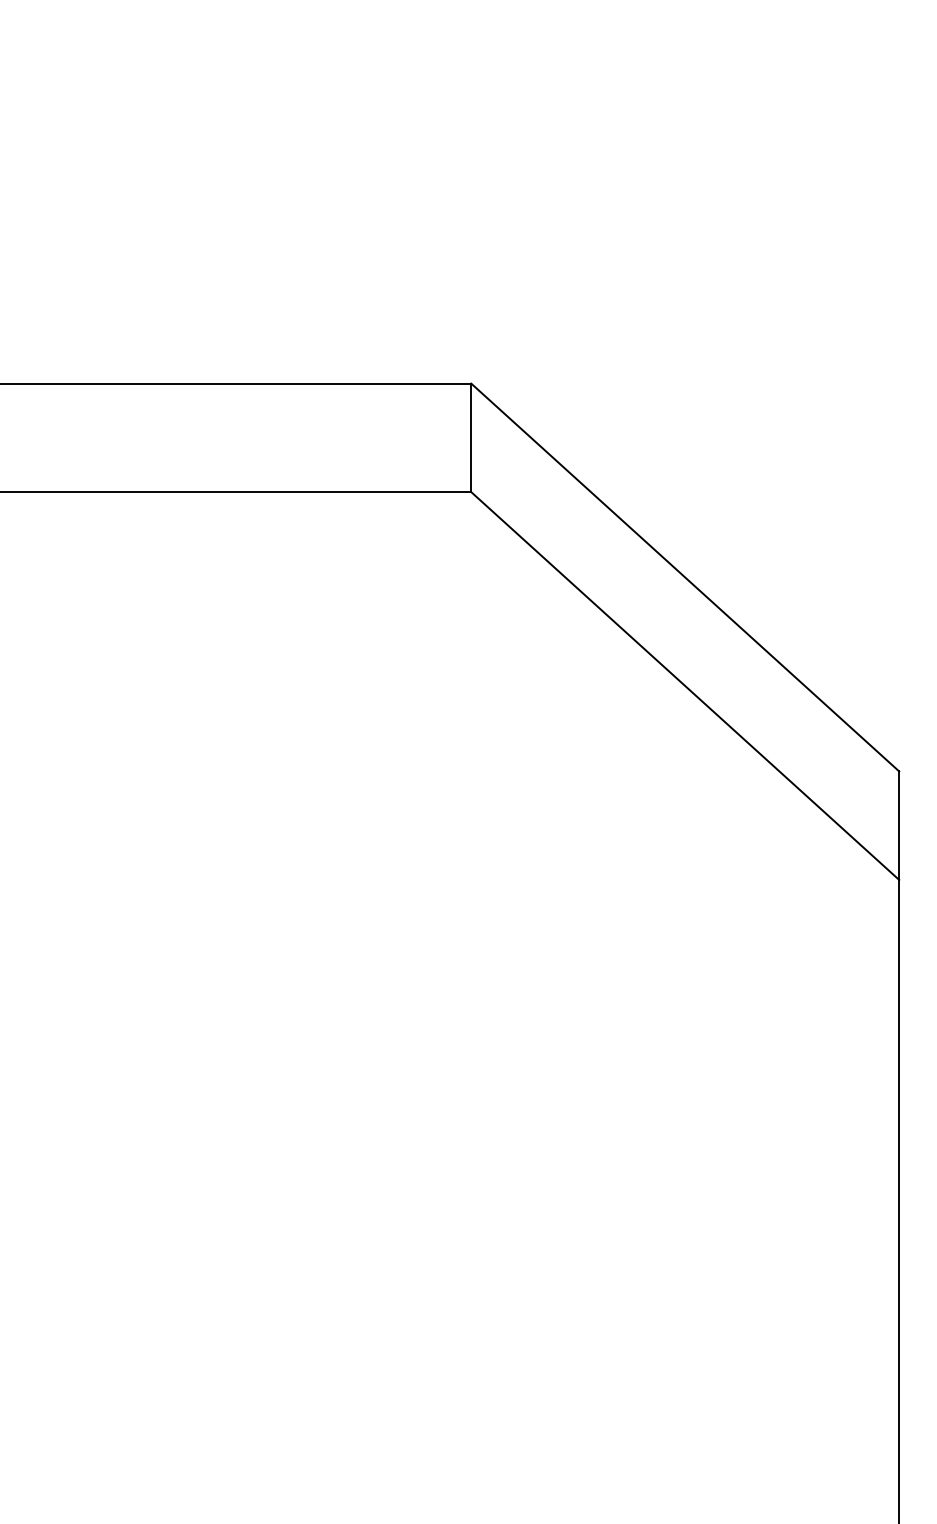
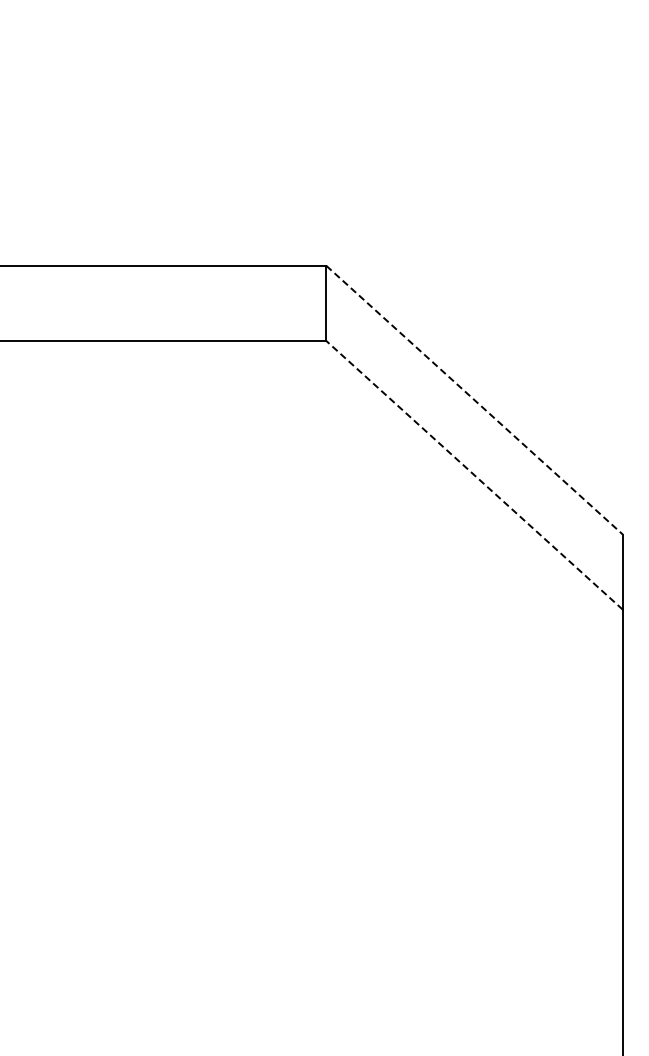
line: (686, 577) -> (475, 400), solid -> dashed
line: (685, 686) -> (474, 475), solid -> dashed

